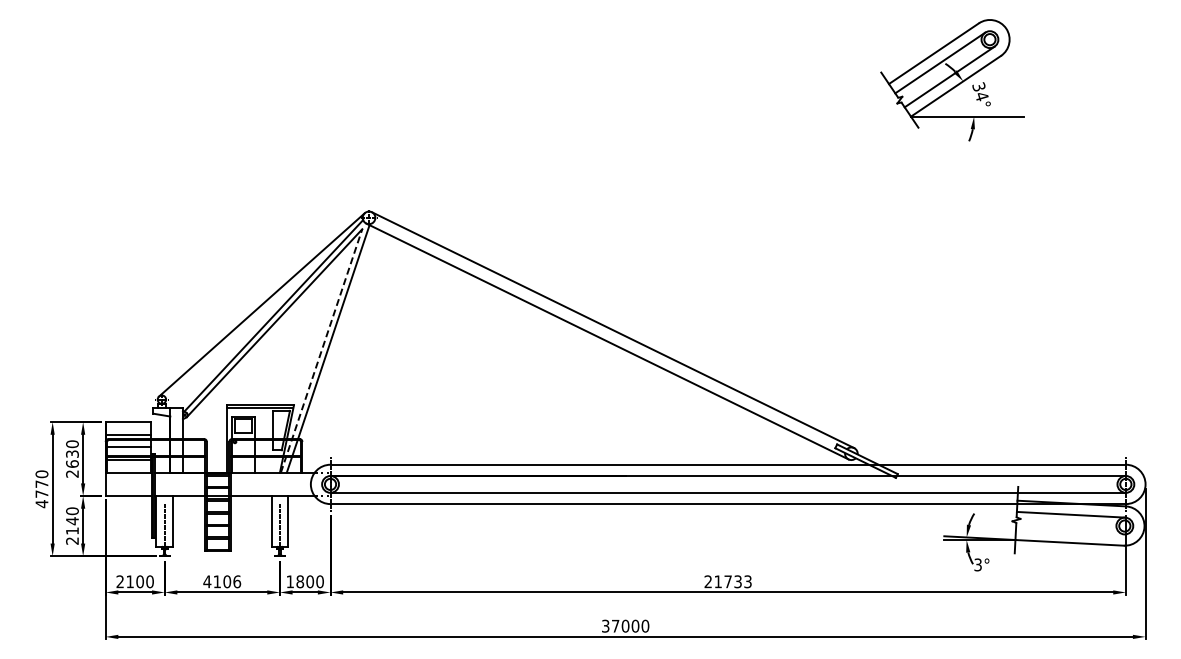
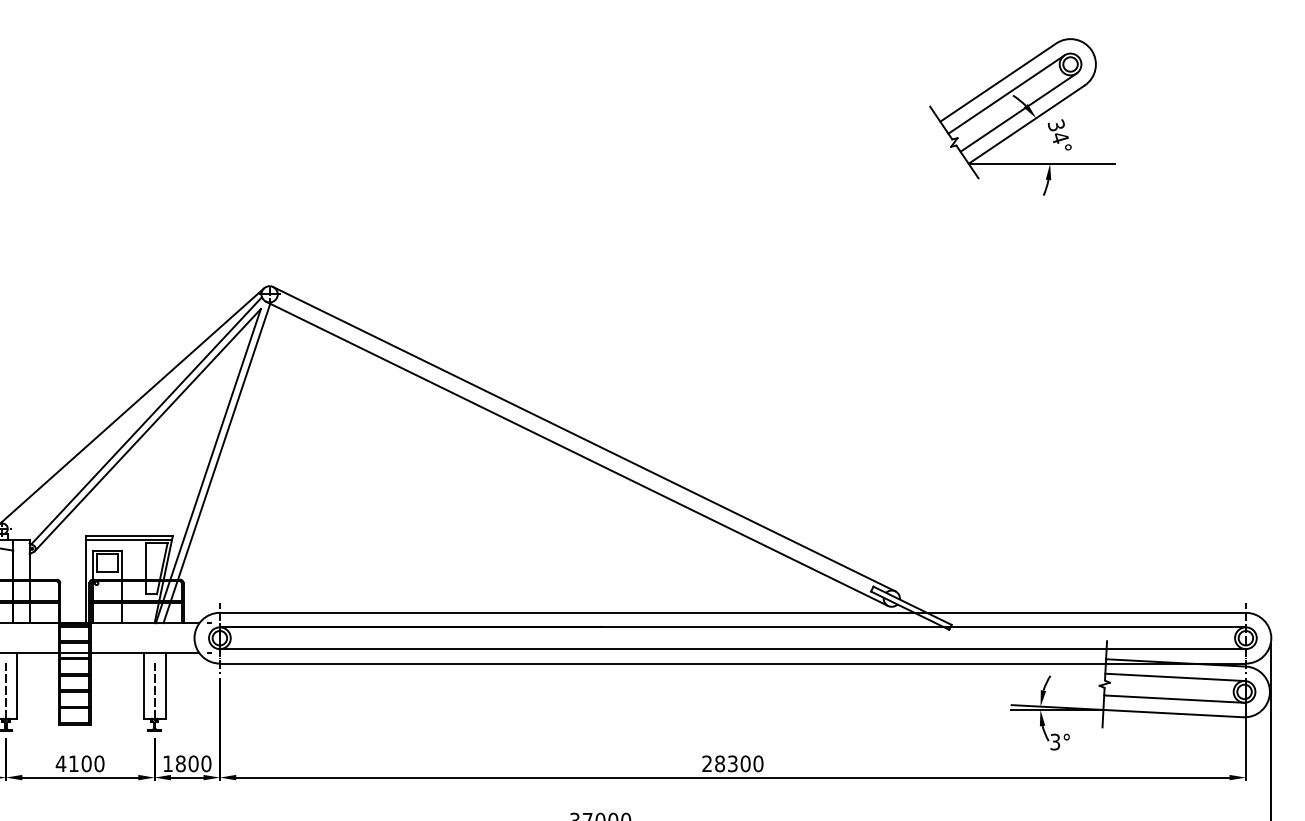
line: (321, 350) -> (208, 465), dashed -> solid
line: (1070, 531) -> (1174, 698), added
text: (237, 581) -> (99, 763), 4106 -> 4100
text: (732, 581) -> (738, 763), 21733 -> 28300

